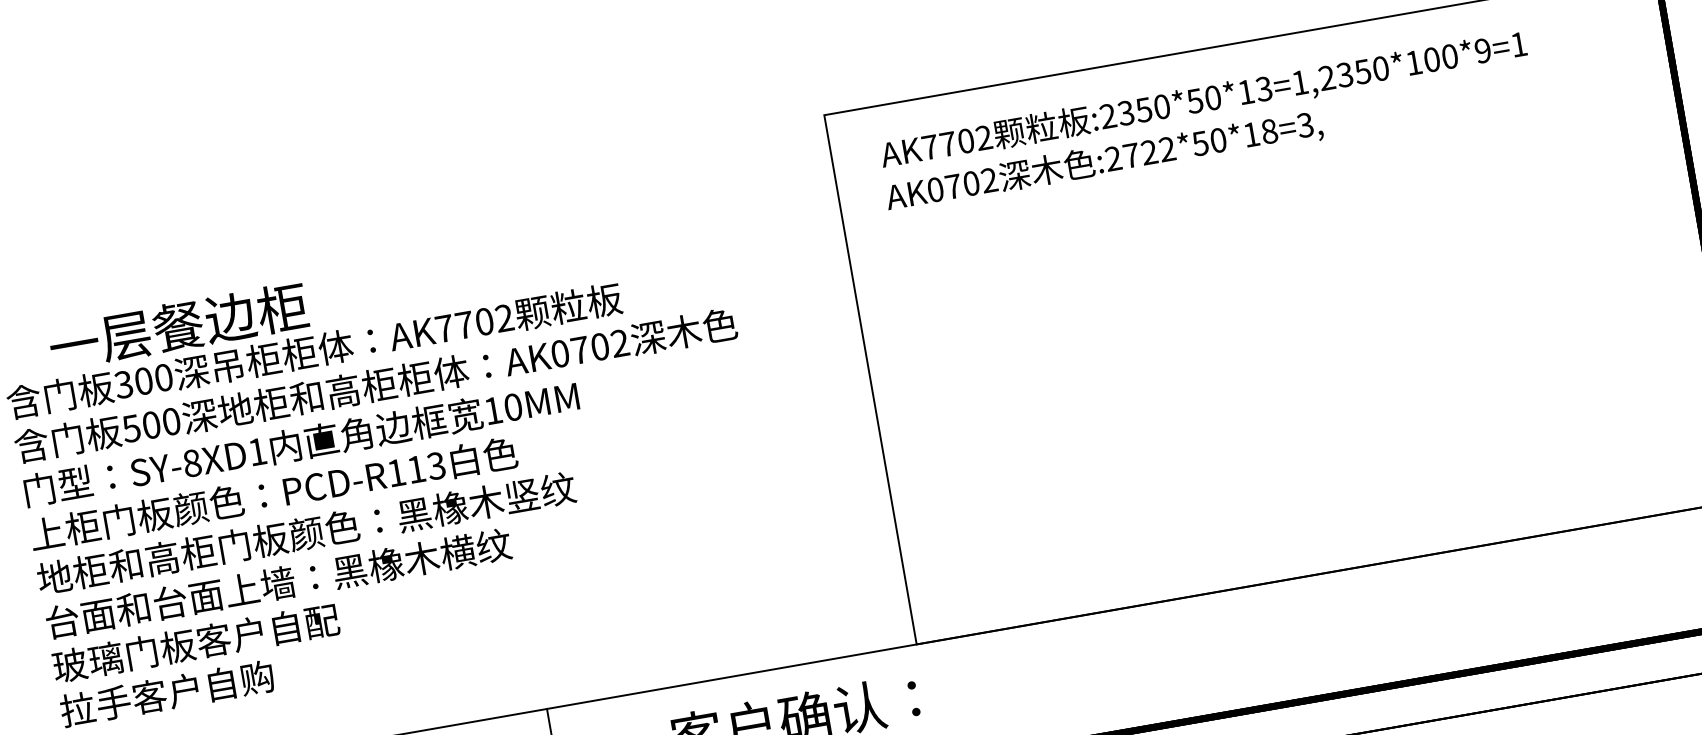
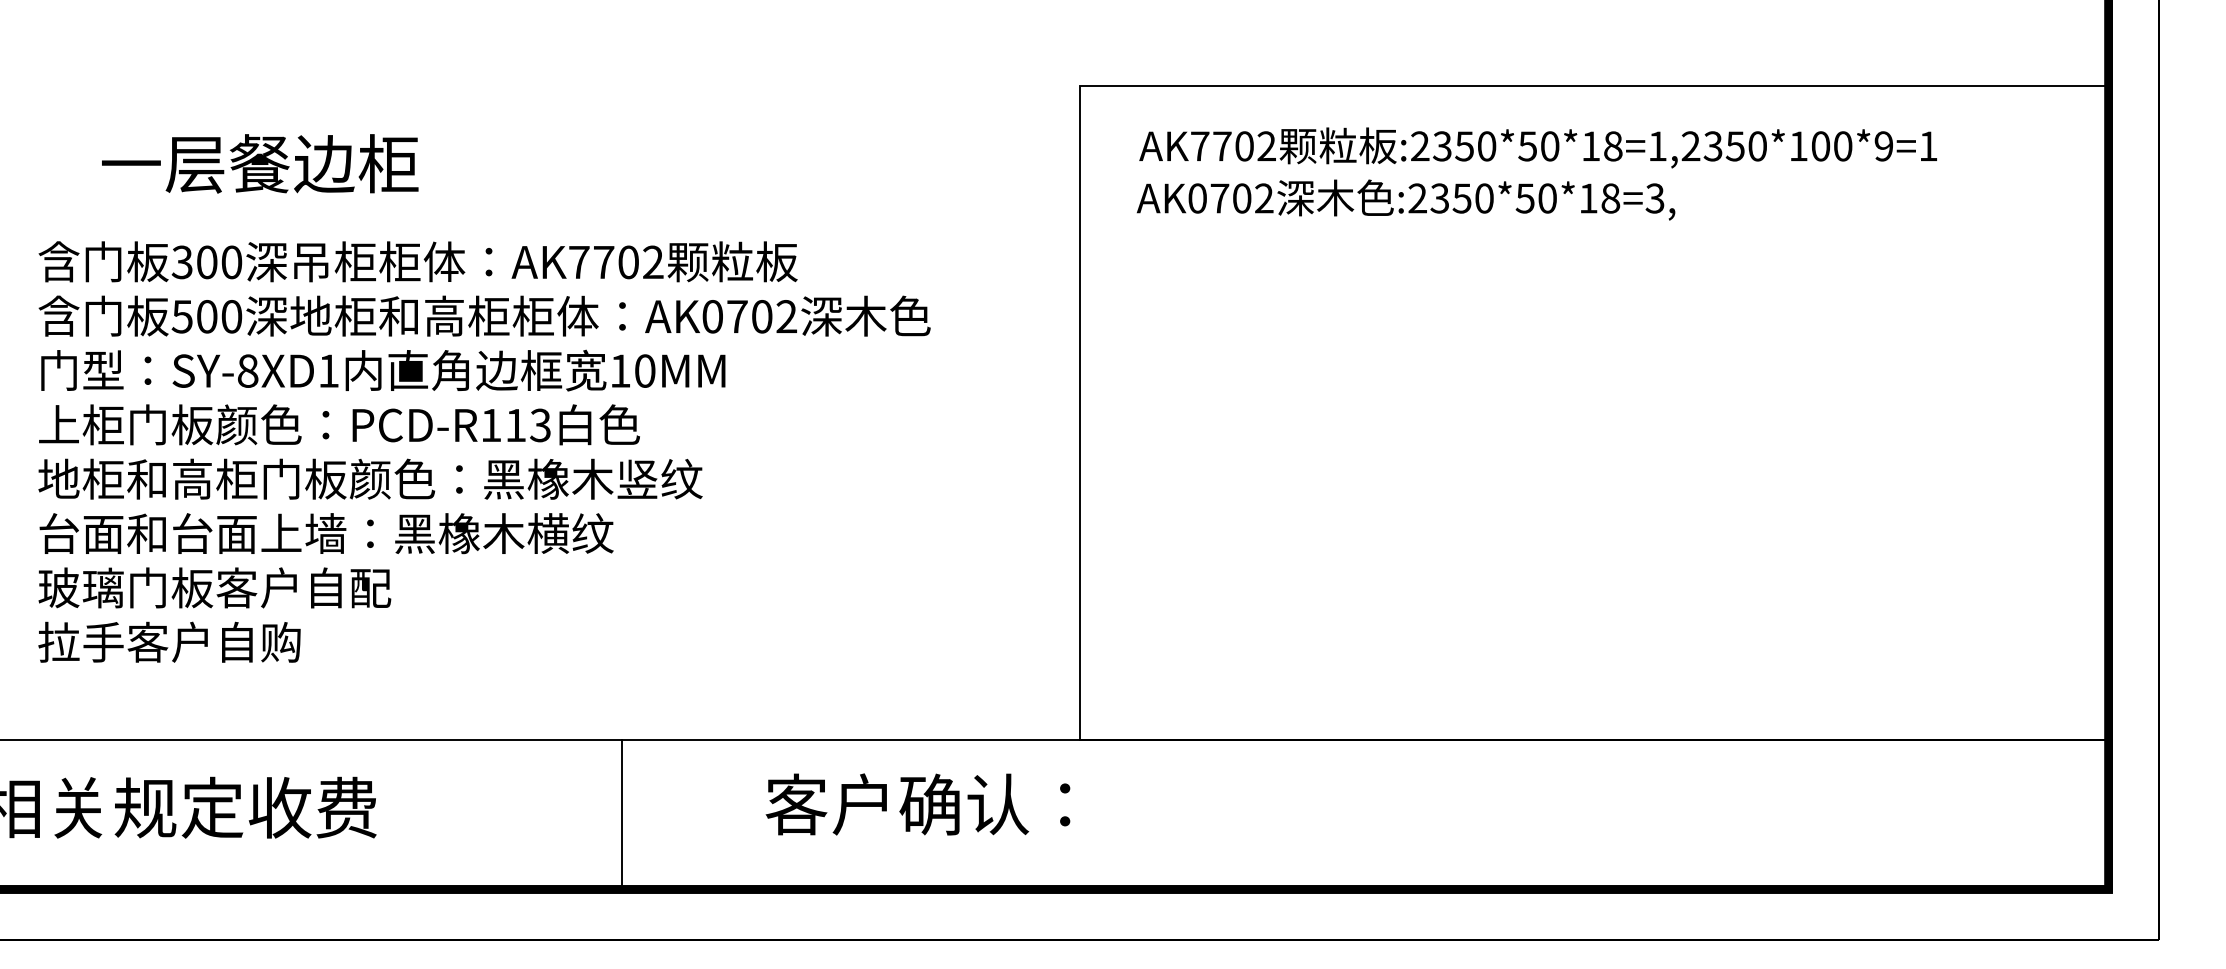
text: (1263, 89) -> (1612, 146), :2350*50*13=1,2350*100*9=1 -> :2350*50*18=1,2350*100*9=1
text: (1148, 152) -> (1461, 198), :2722*50*18=3, -> :2350*50*18=3,
text: (178, 326) -> (260, 163), moved

